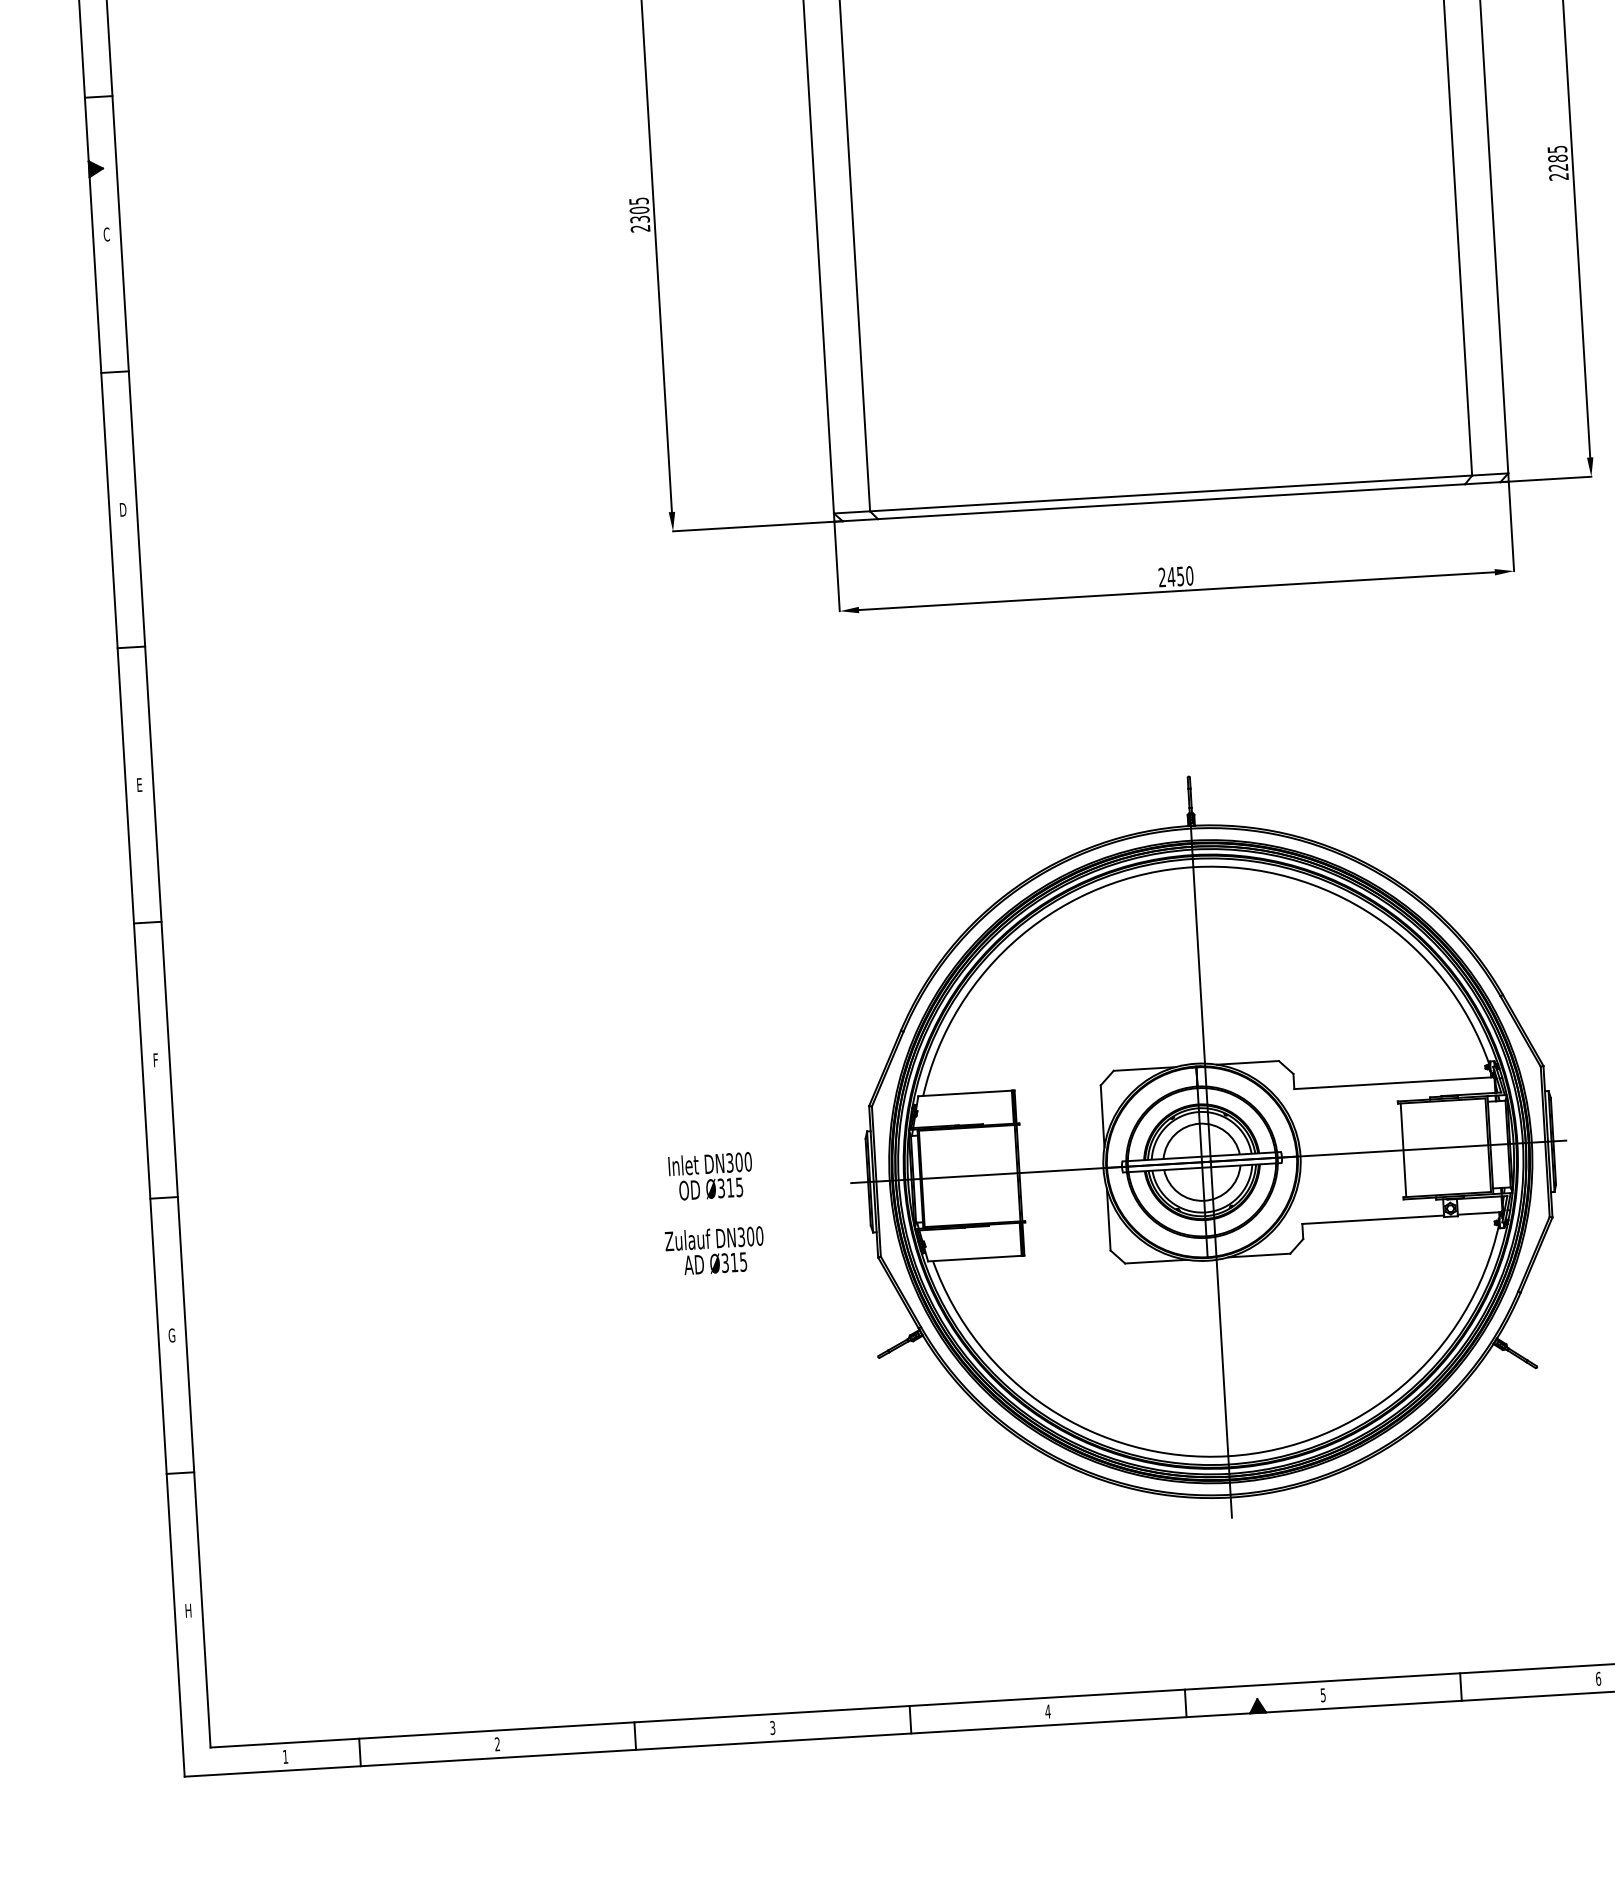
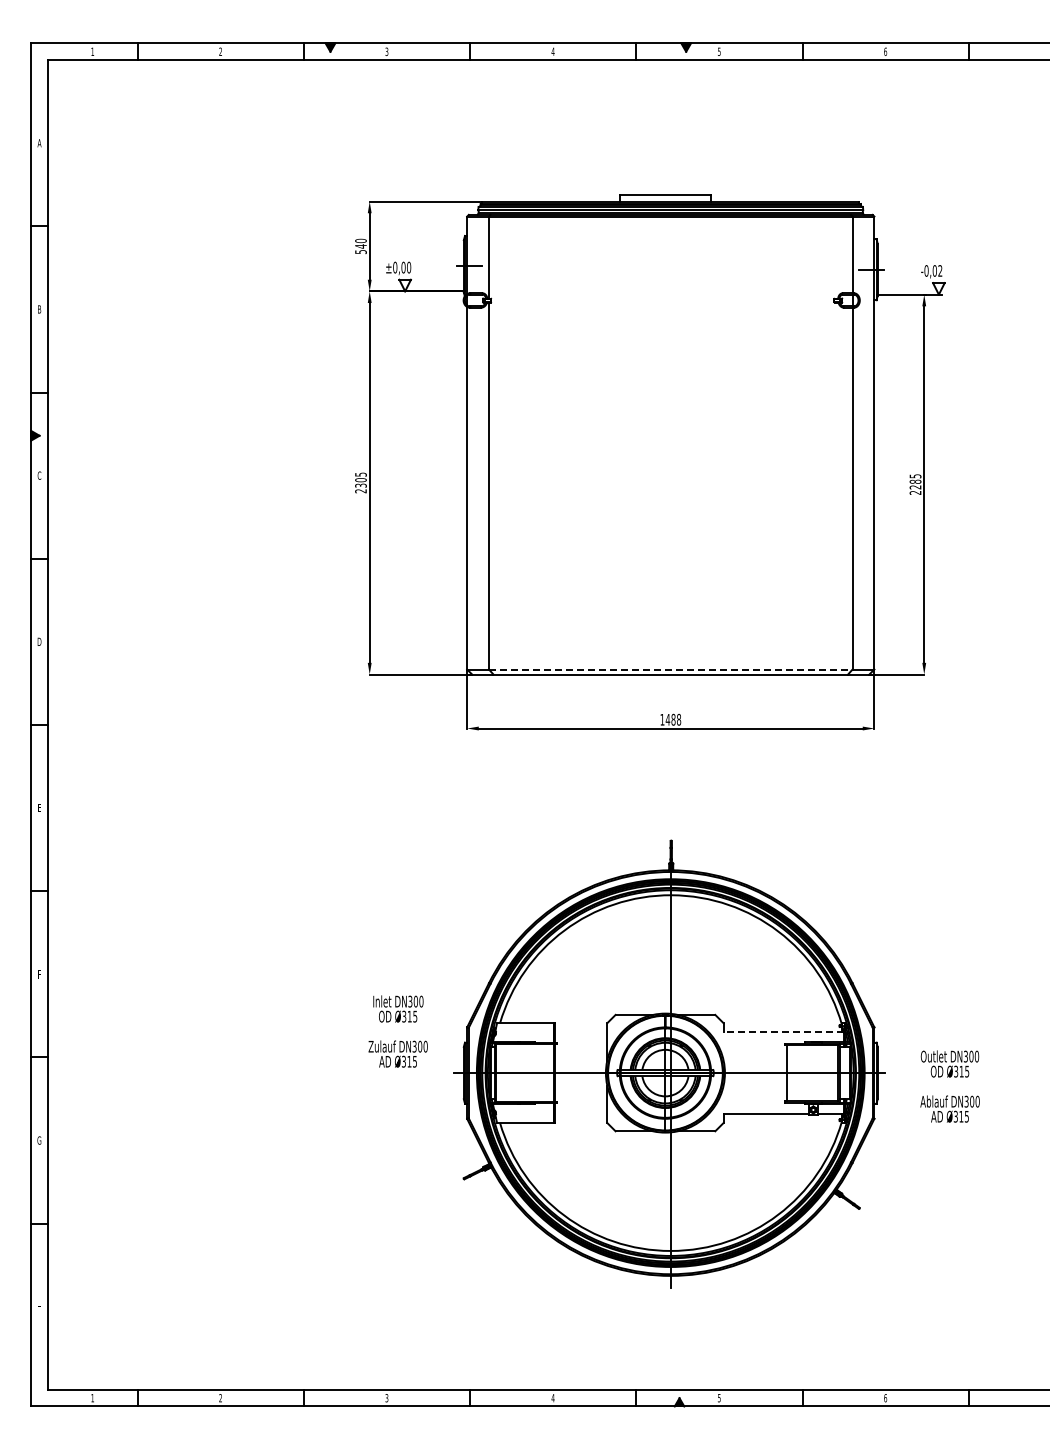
line: (1170, 493) -> (670, 669), solid -> dashed
text: (1175, 576) -> (670, 719), 2450 -> 1488
line: (1393, 1083) -> (783, 1032), solid -> dashed
text: (711, 1213) -> (397, 1031), moved

